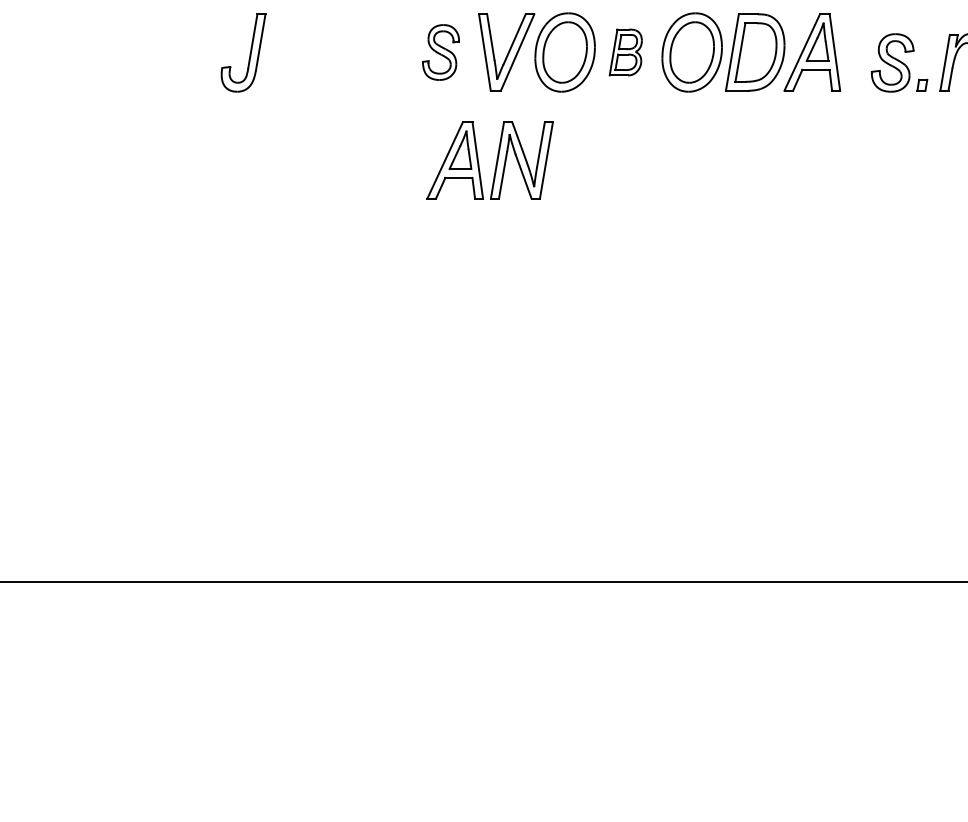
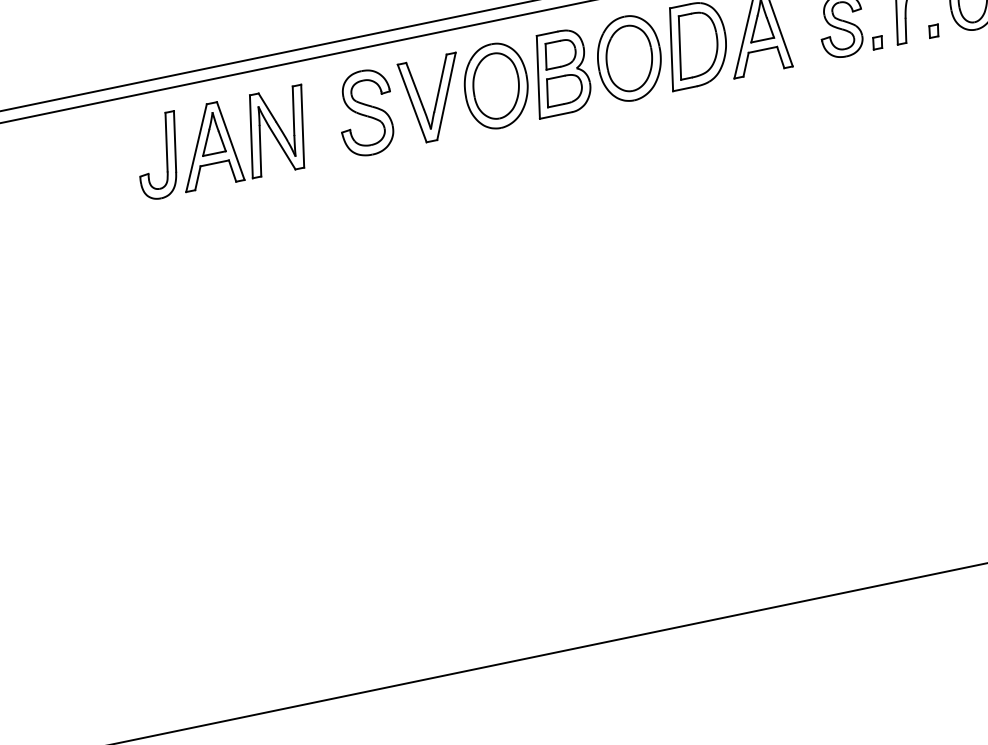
part: (440, 52) -> (365, 113), size x1.43
part: (625, 52) -> (559, 72), size x1.67
part: (496, 160) -> (250, 136), moved

